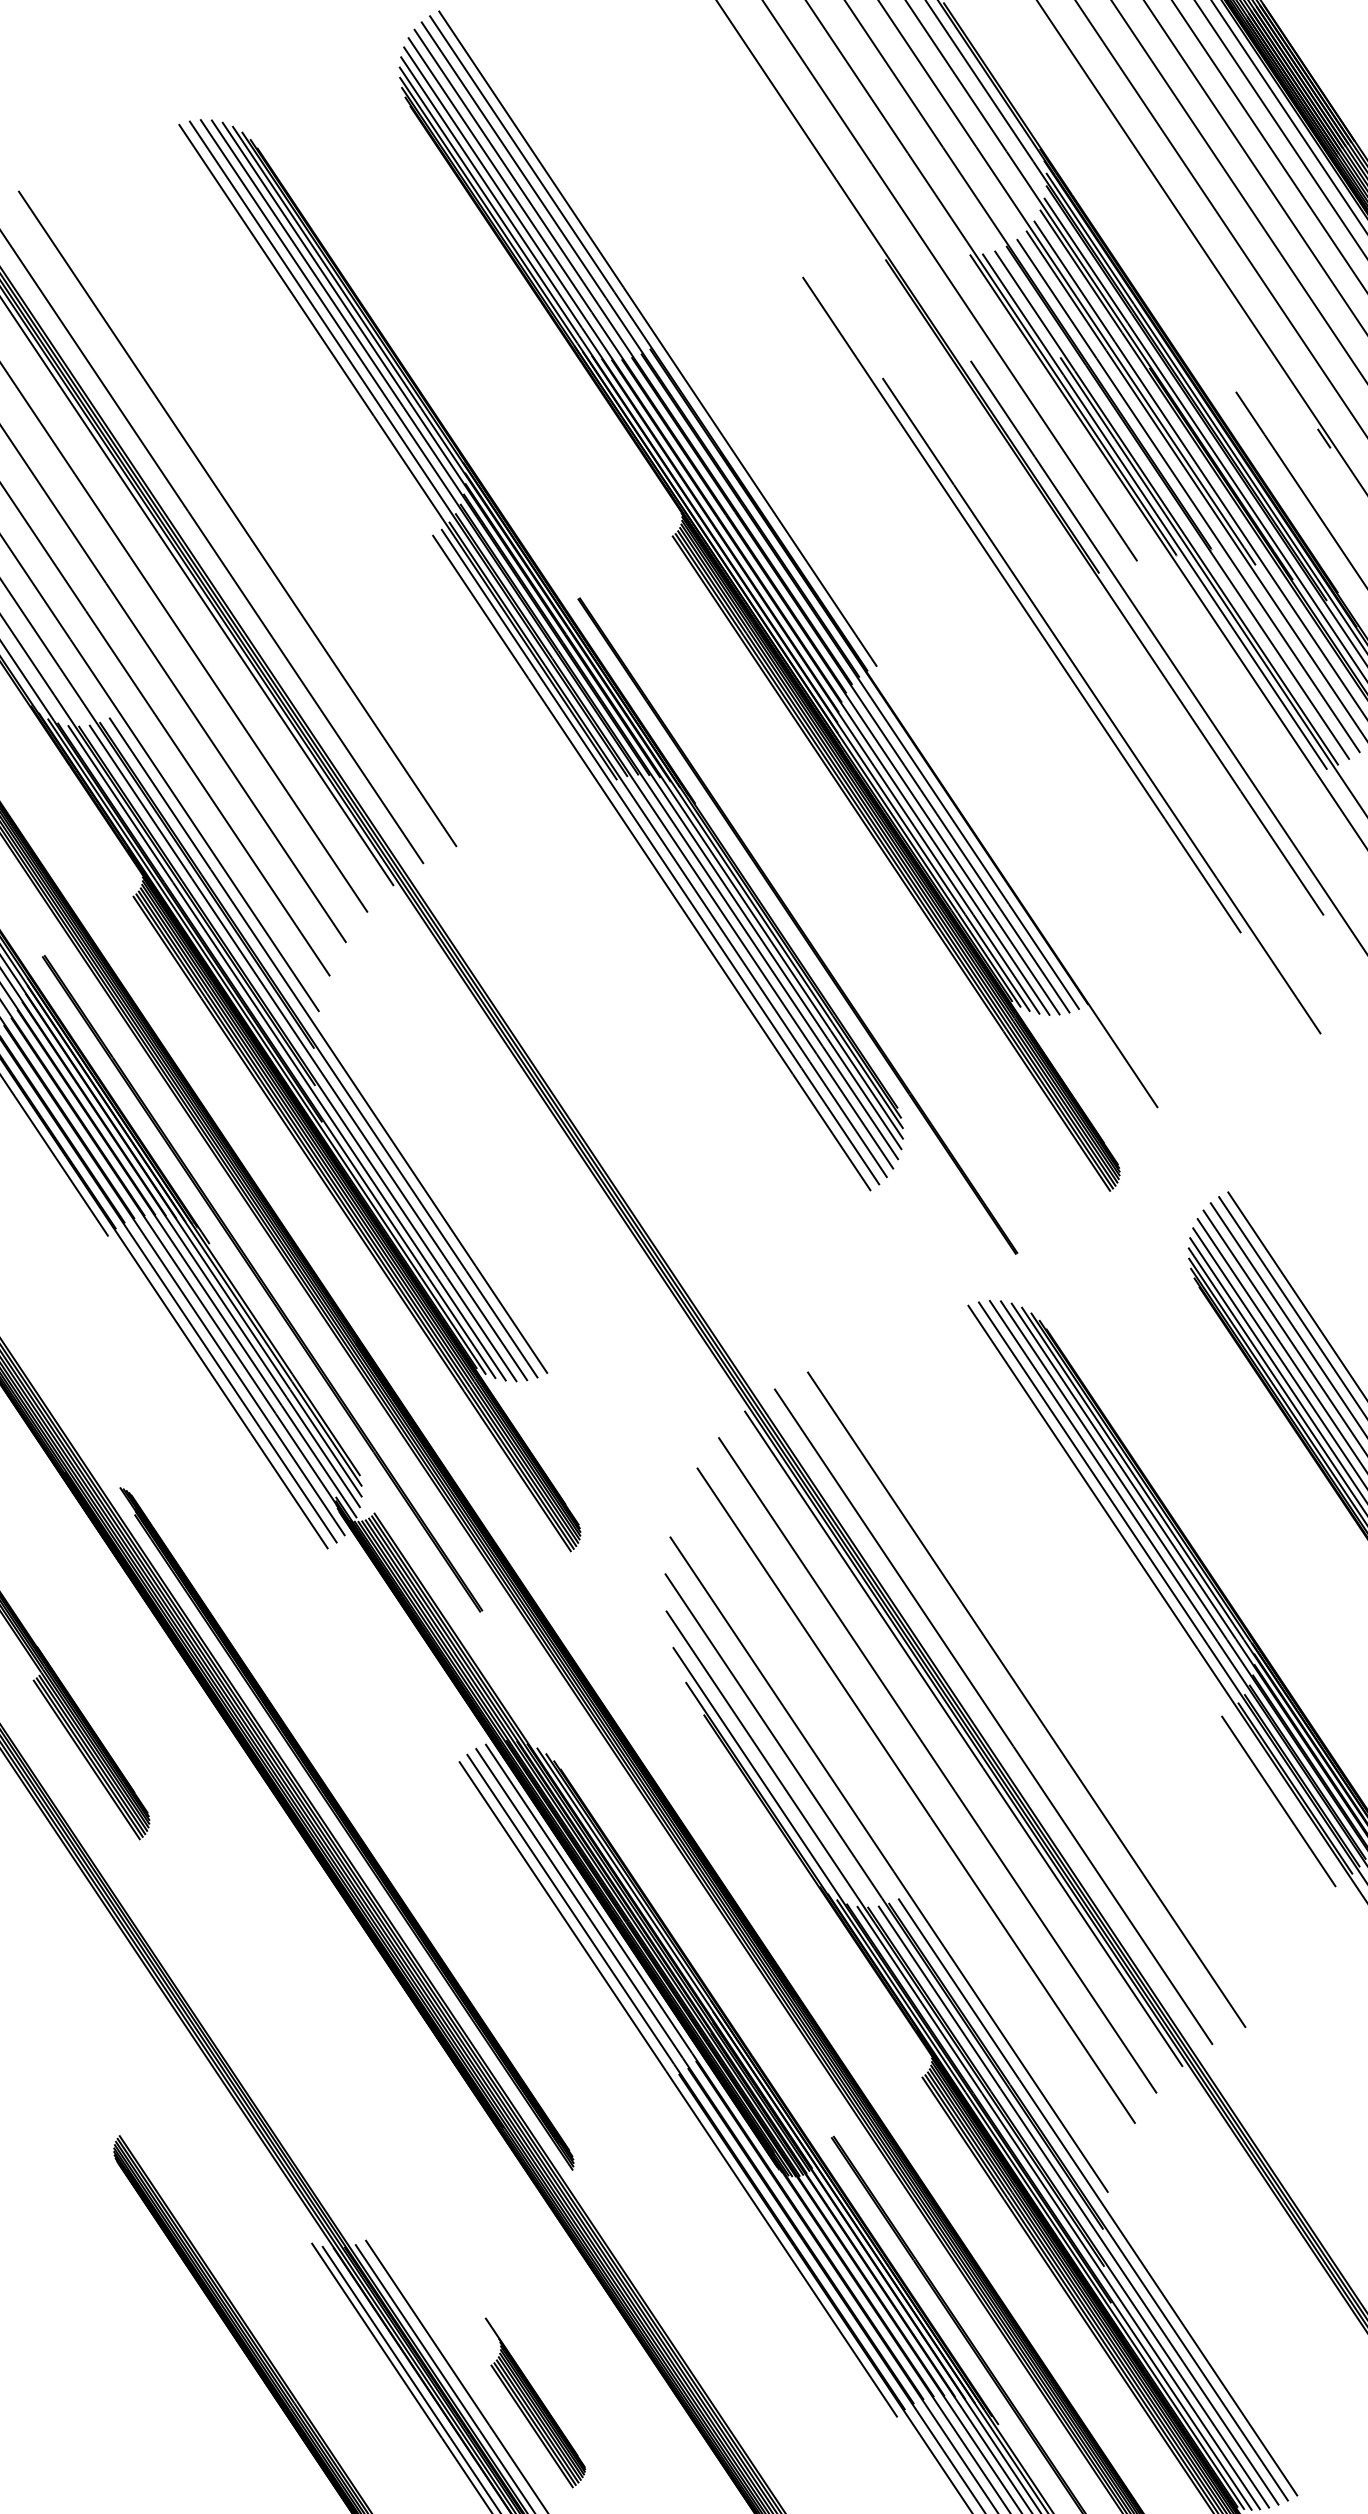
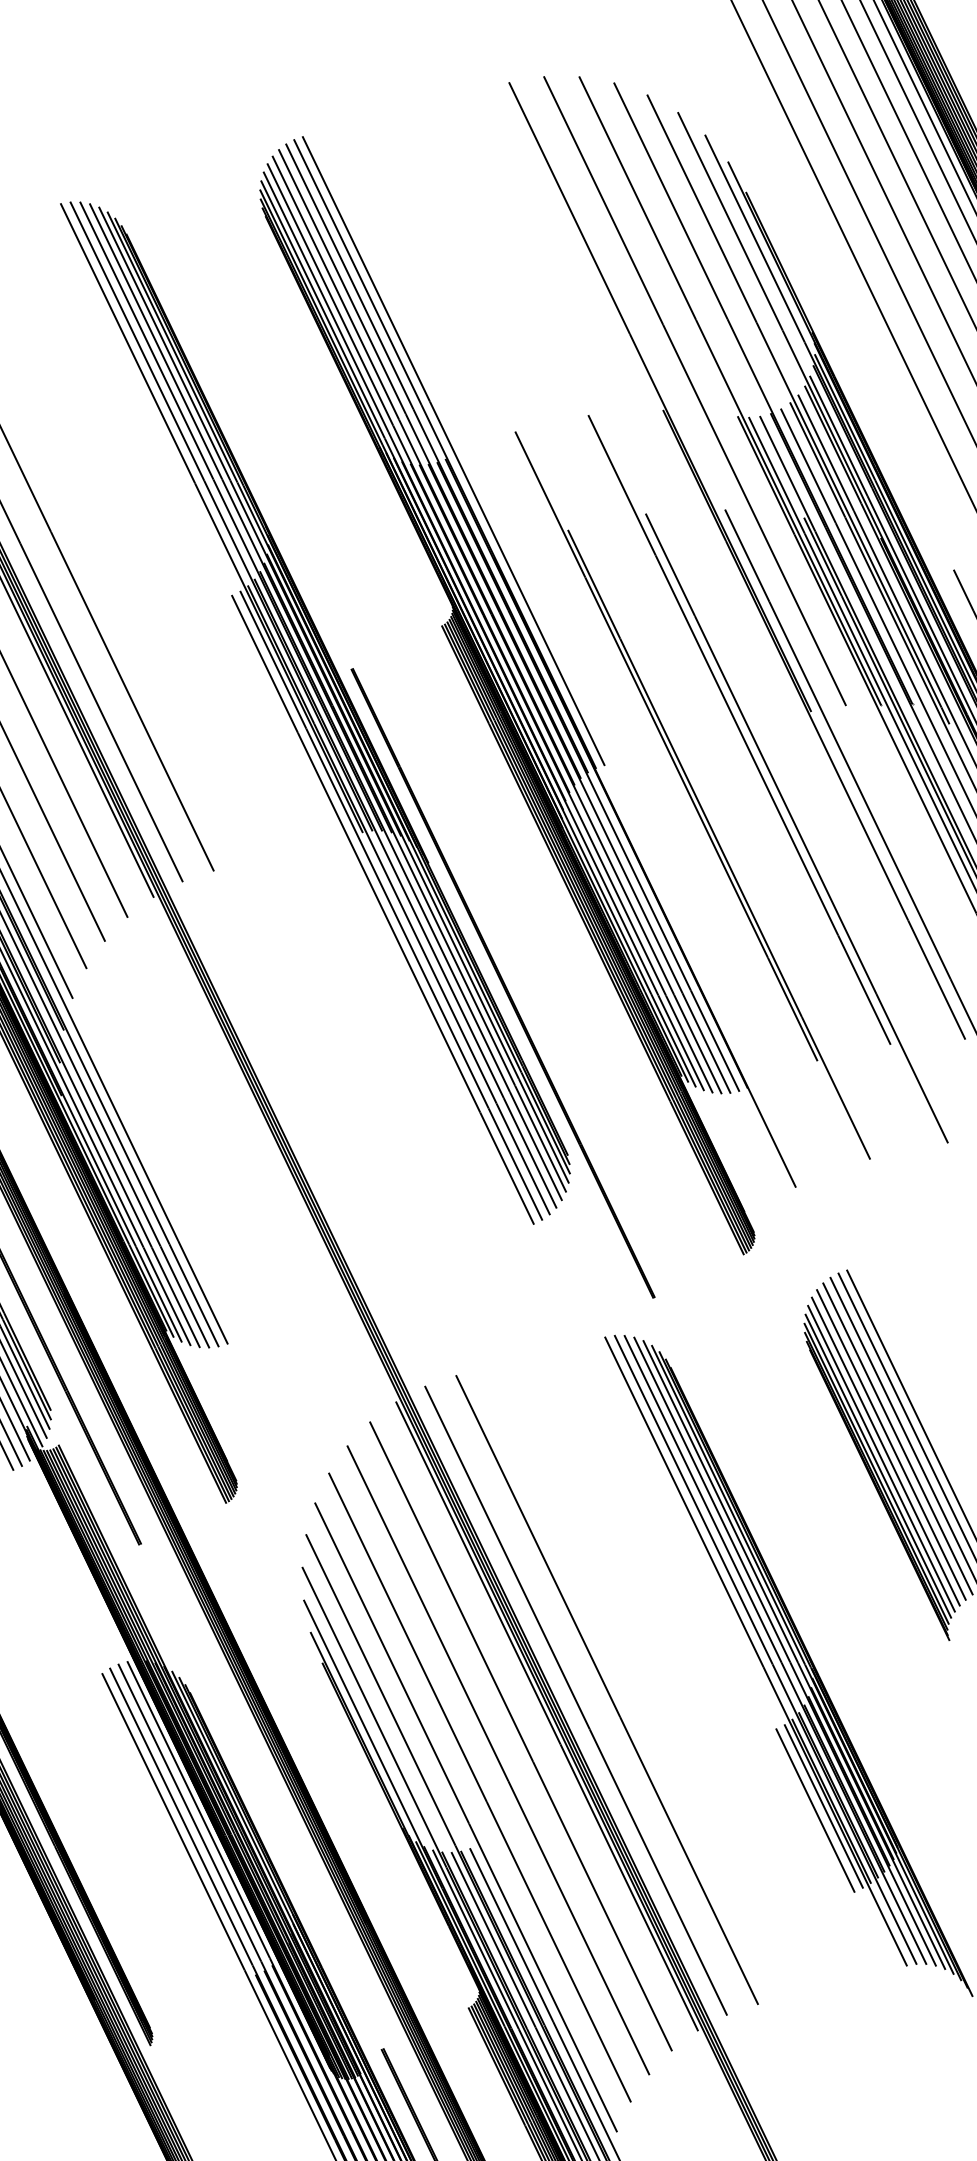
part: (980, 685) -> (693, 795), added
line: (1287, 1795) -> (823, 1806), added
line: (899, 1828) -> (479, 1786), added

